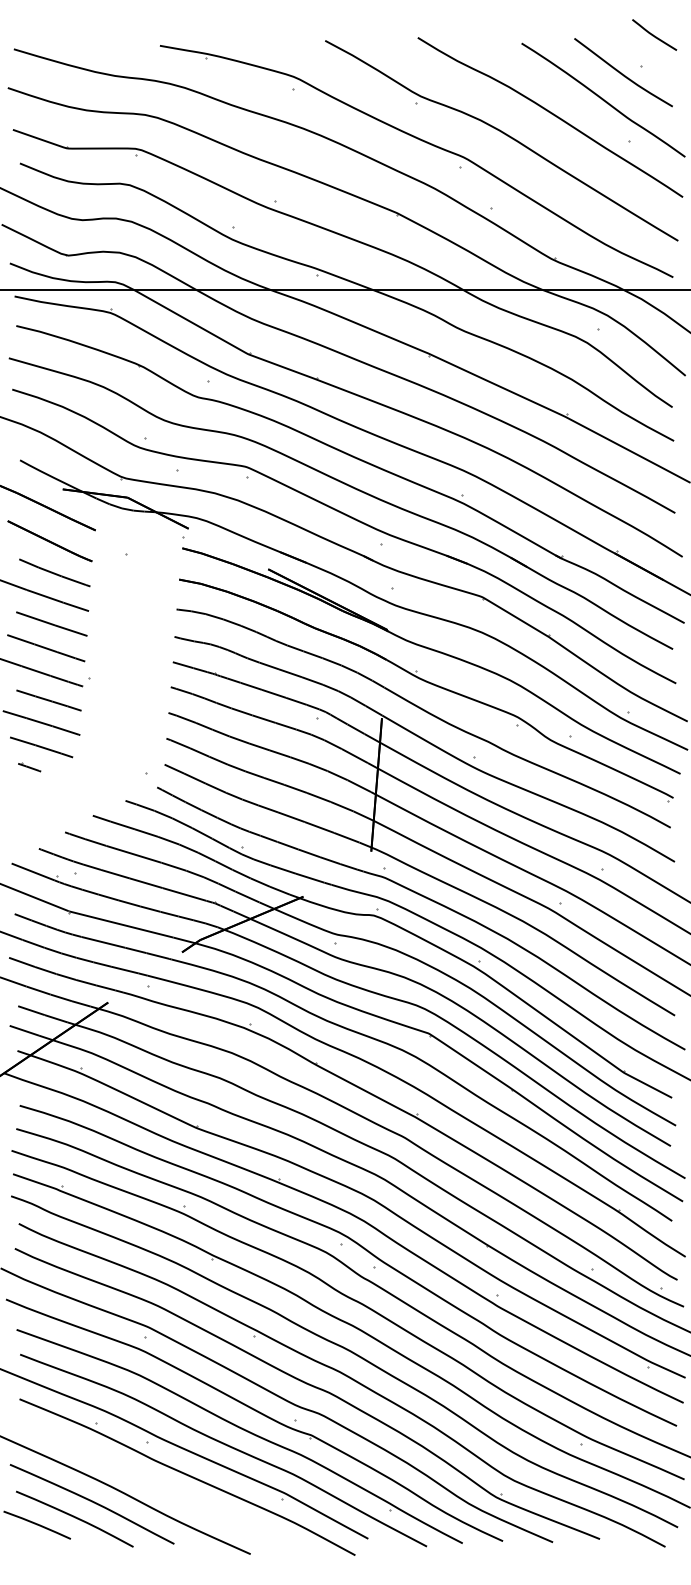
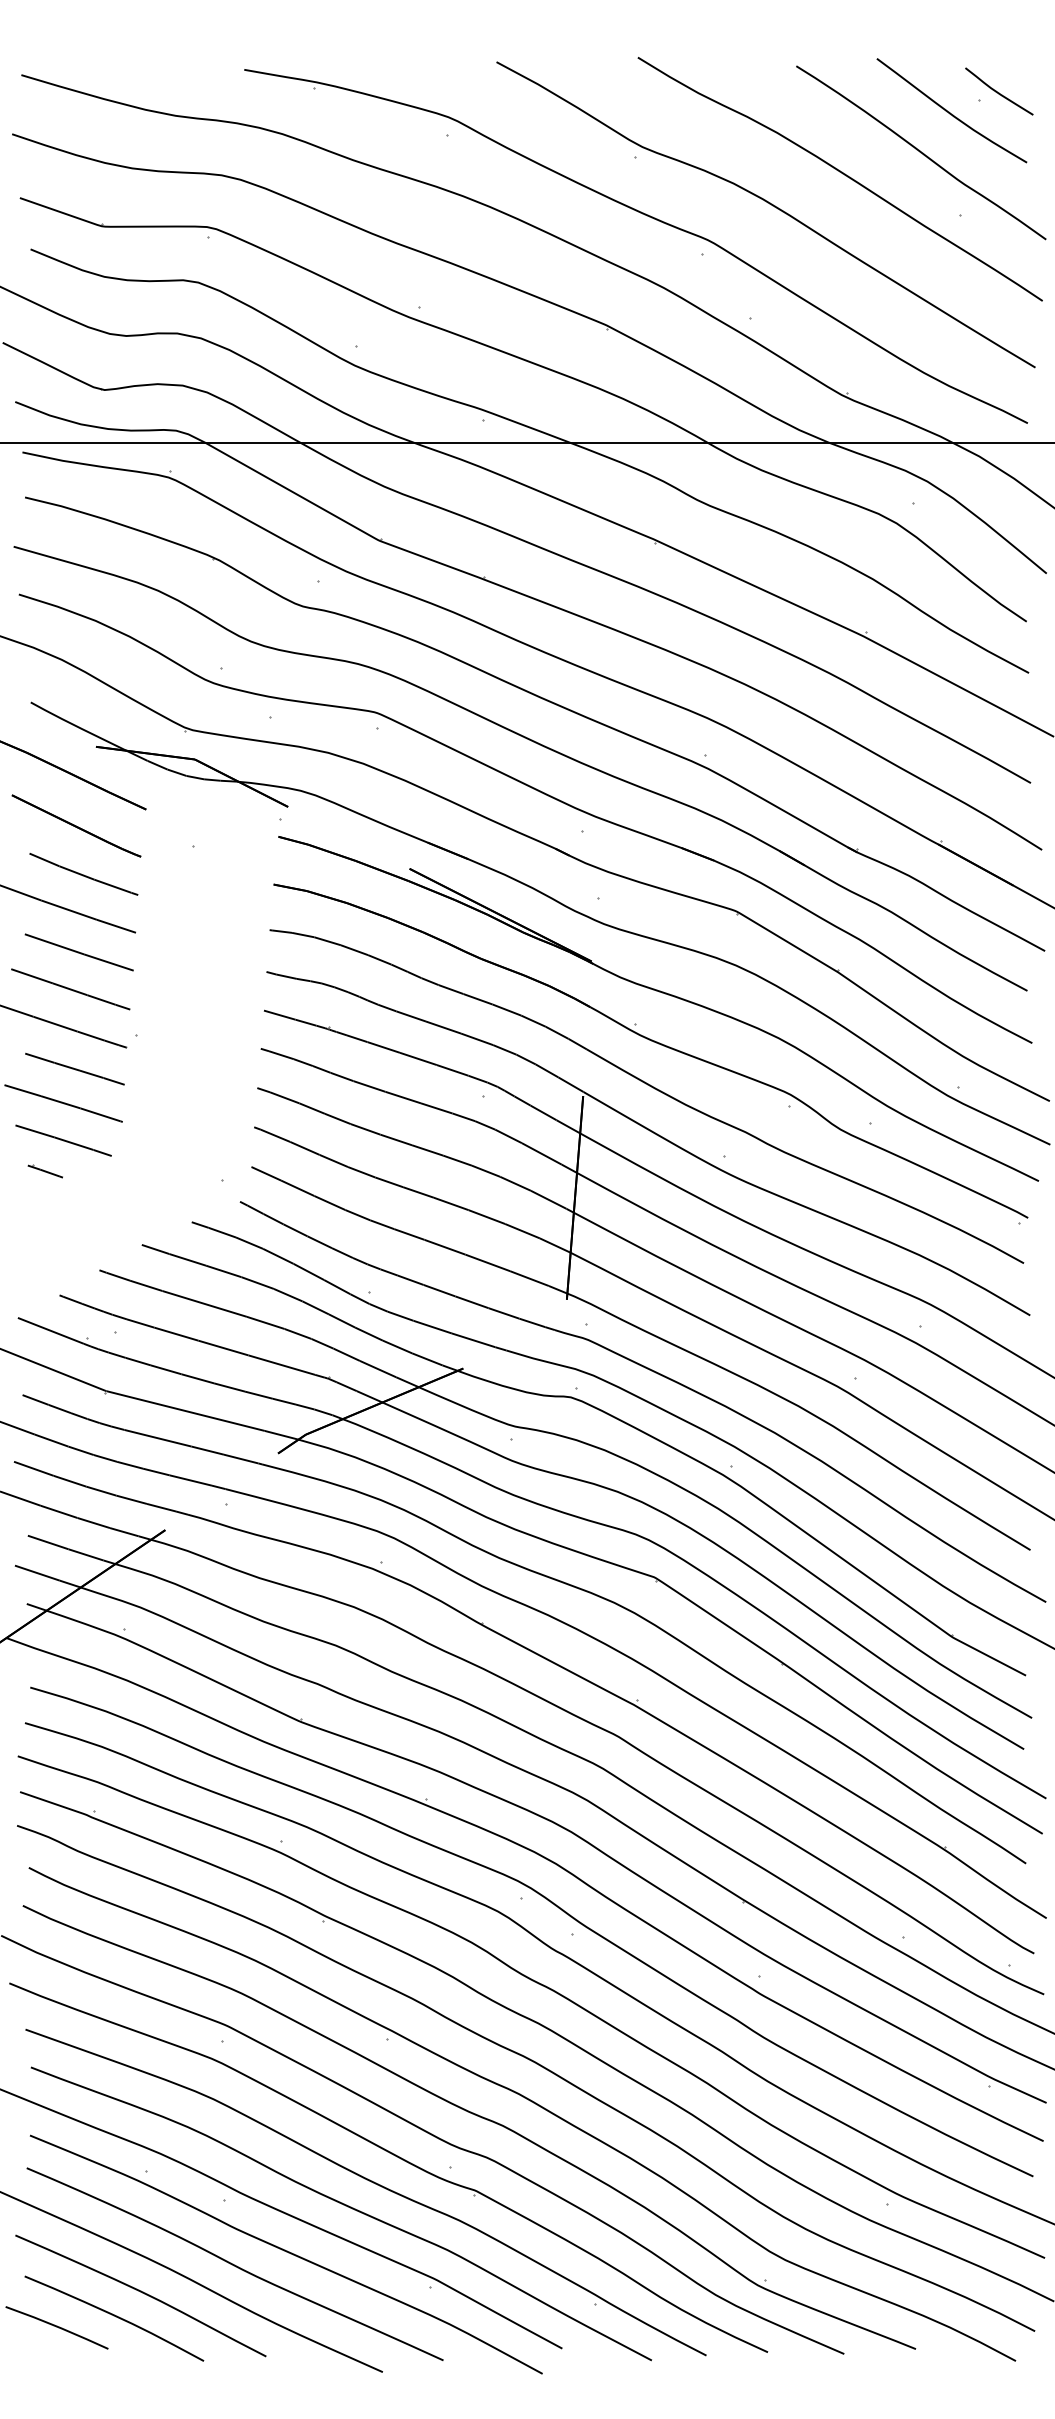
curve: (653, 34) -> (997, 90), moved
curve: (153, 1483) -> (234, 2264), added

